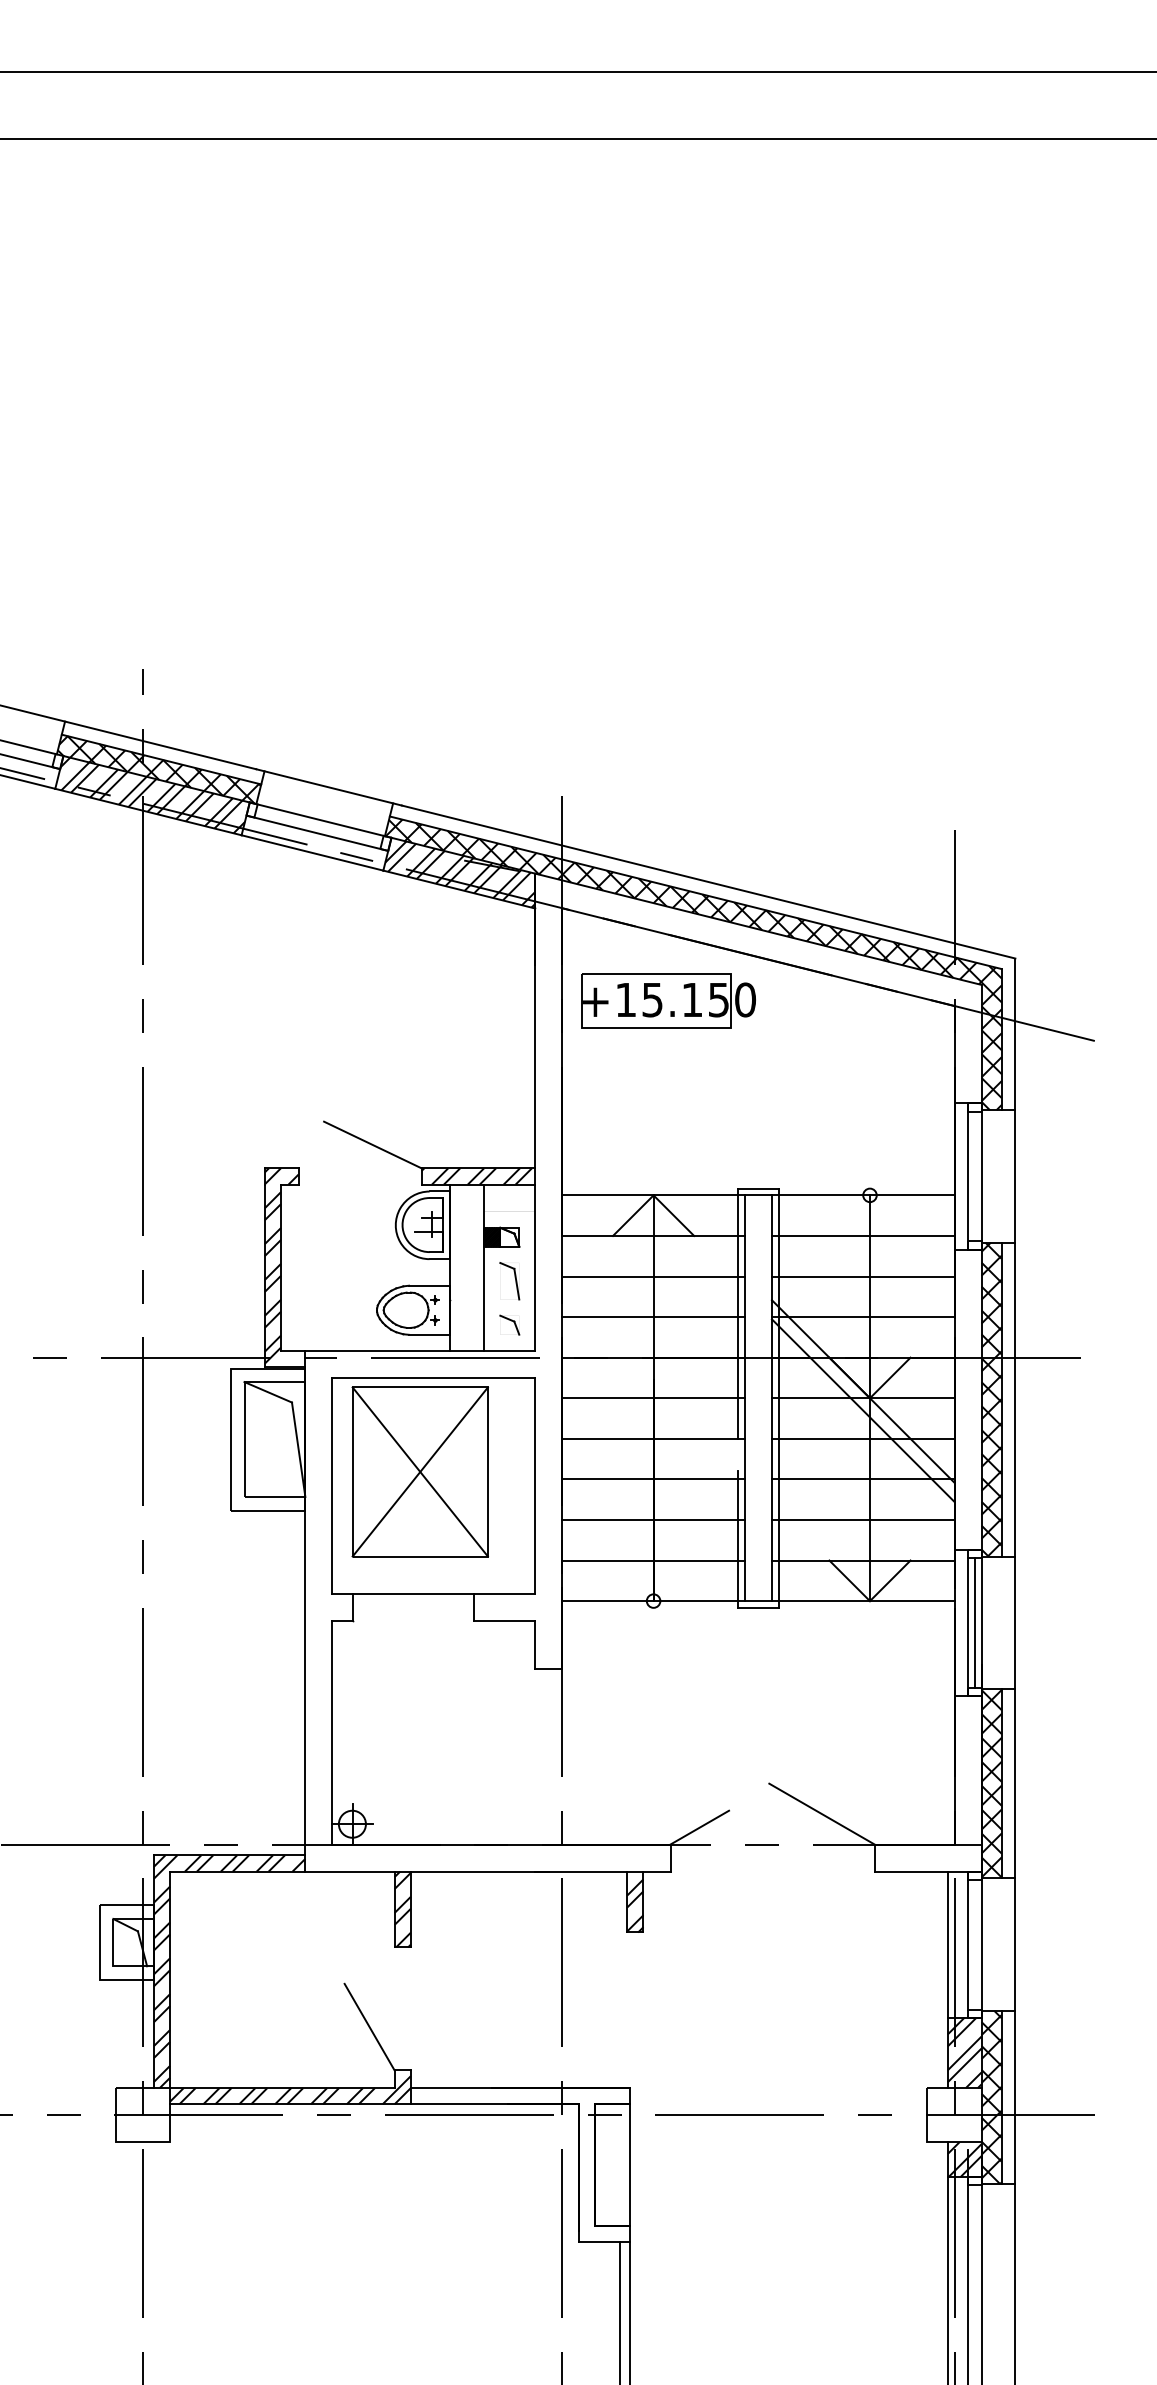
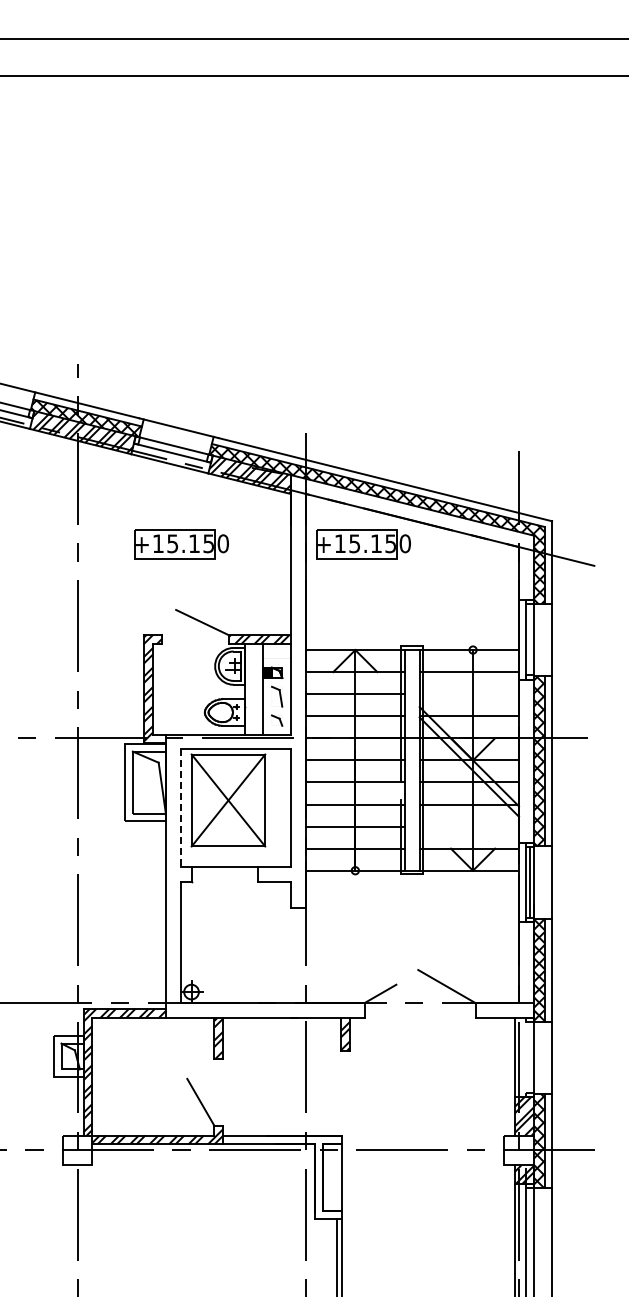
part: (333, 1001) -> (181, 544), added
line: (863, 1277) -> (469, 694), removed
line: (332, 1486) -> (180, 808), solid -> dashed
line: (863, 1519) -> (469, 826), removed
line: (968, 1939) -> (526, 1054), removed

